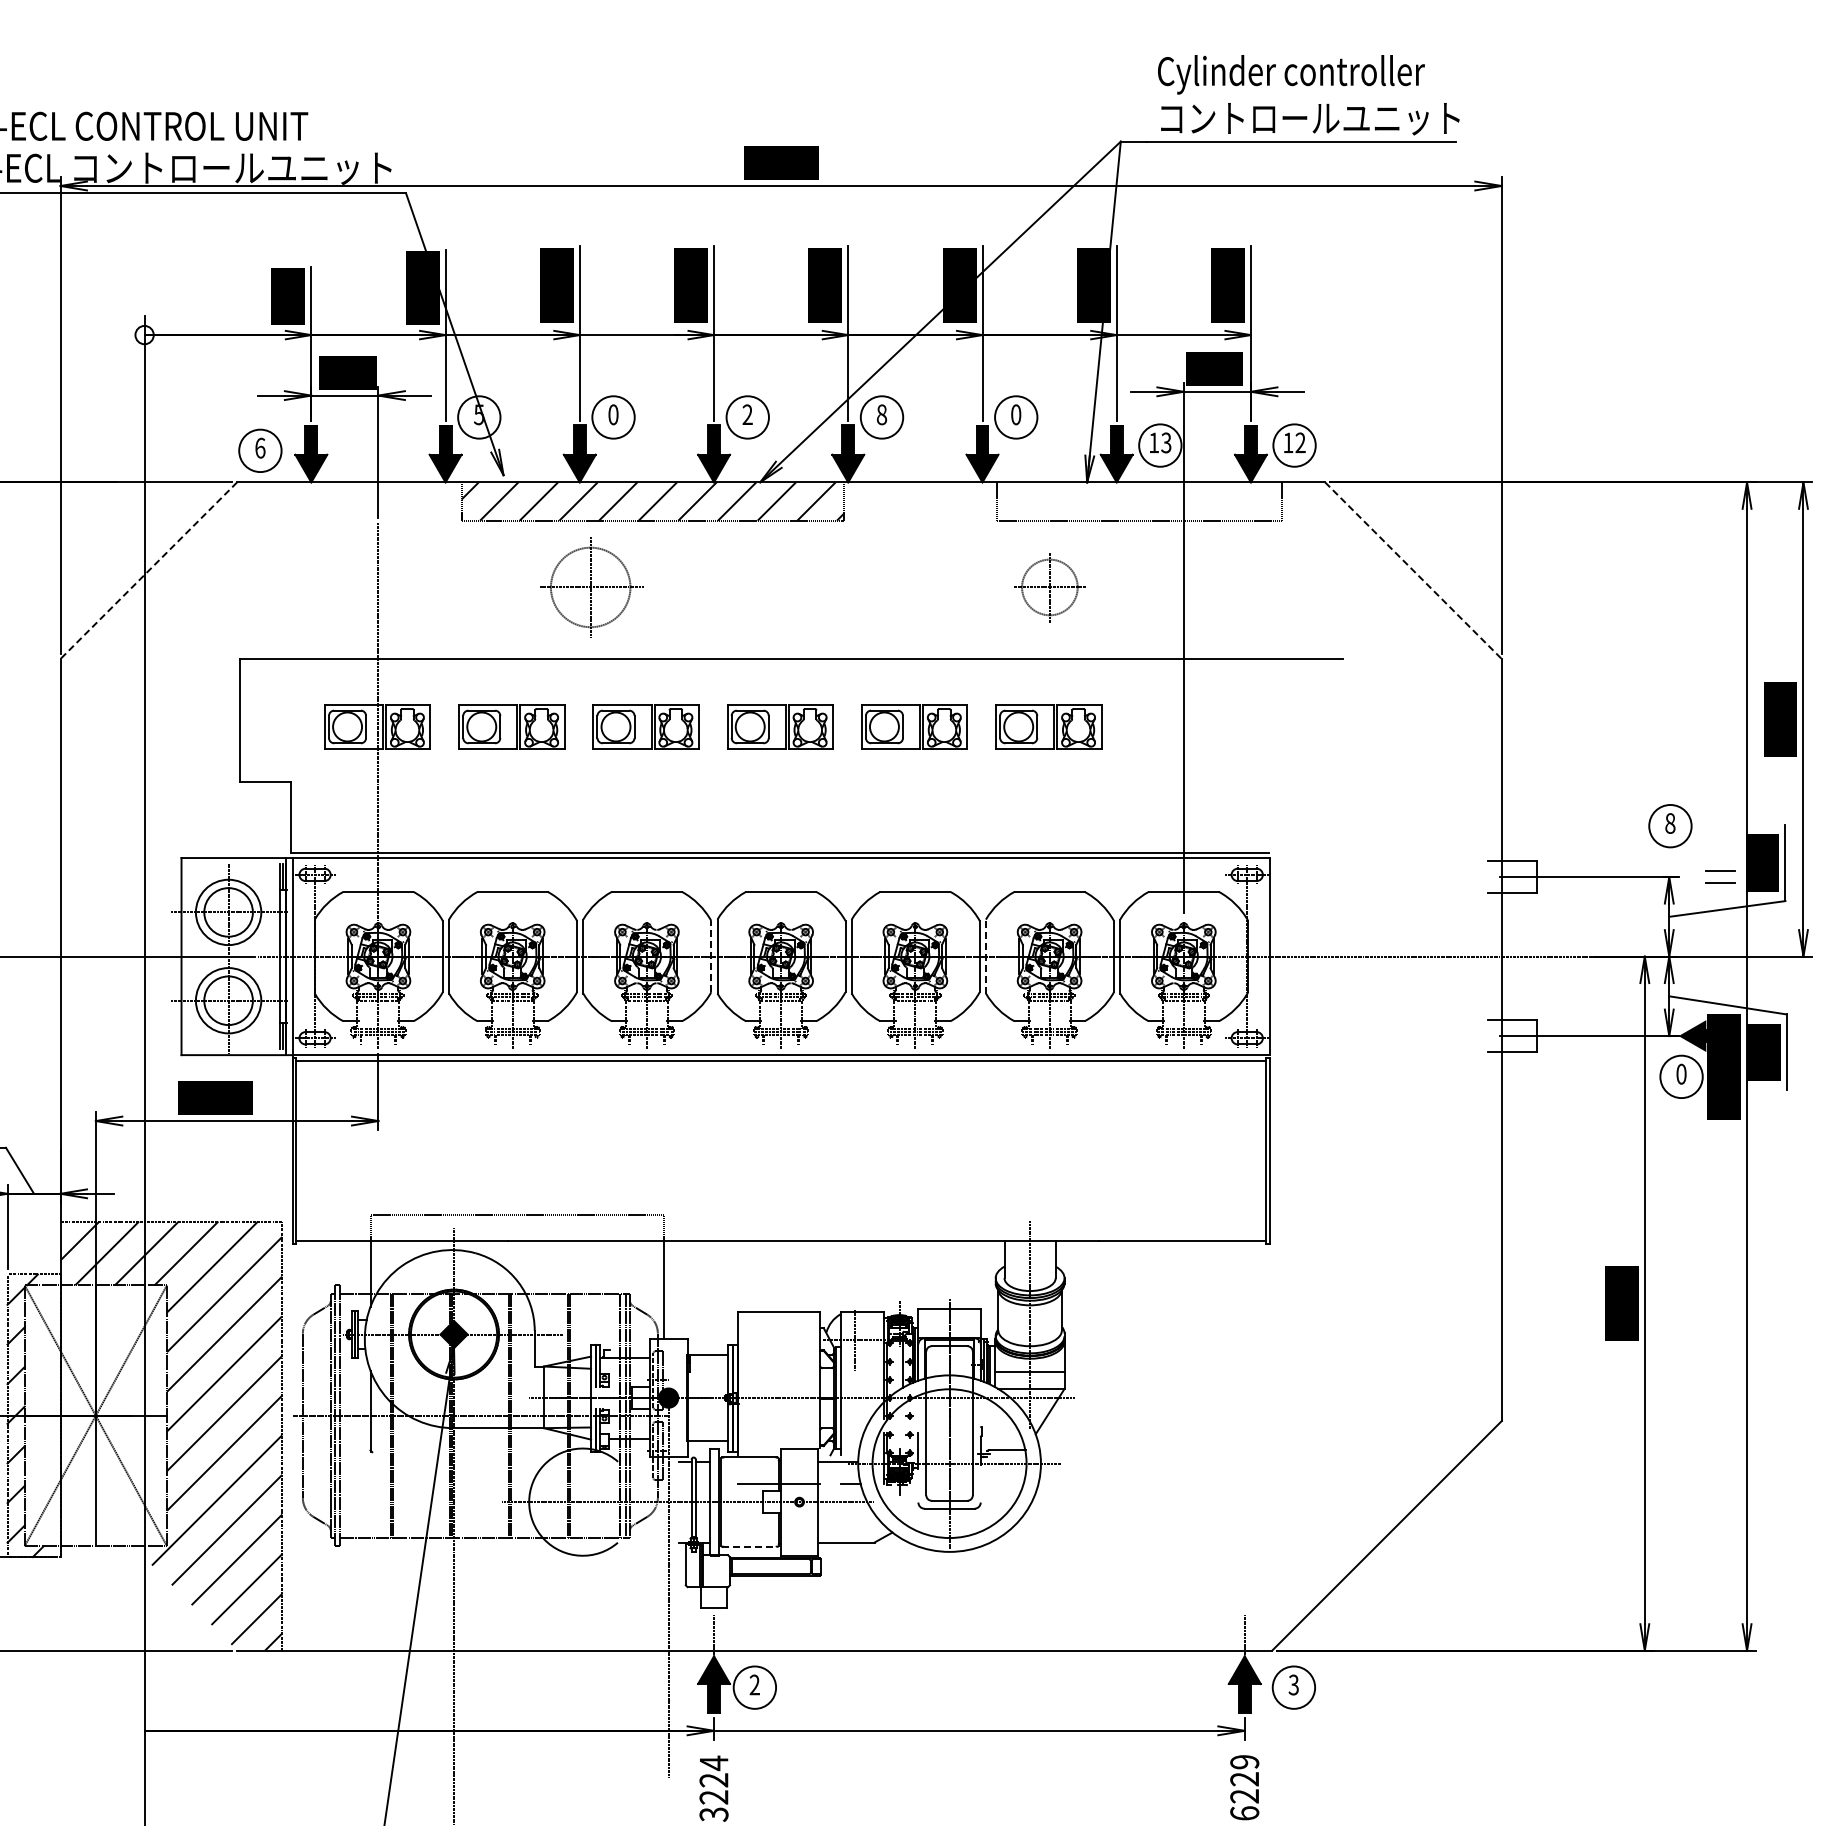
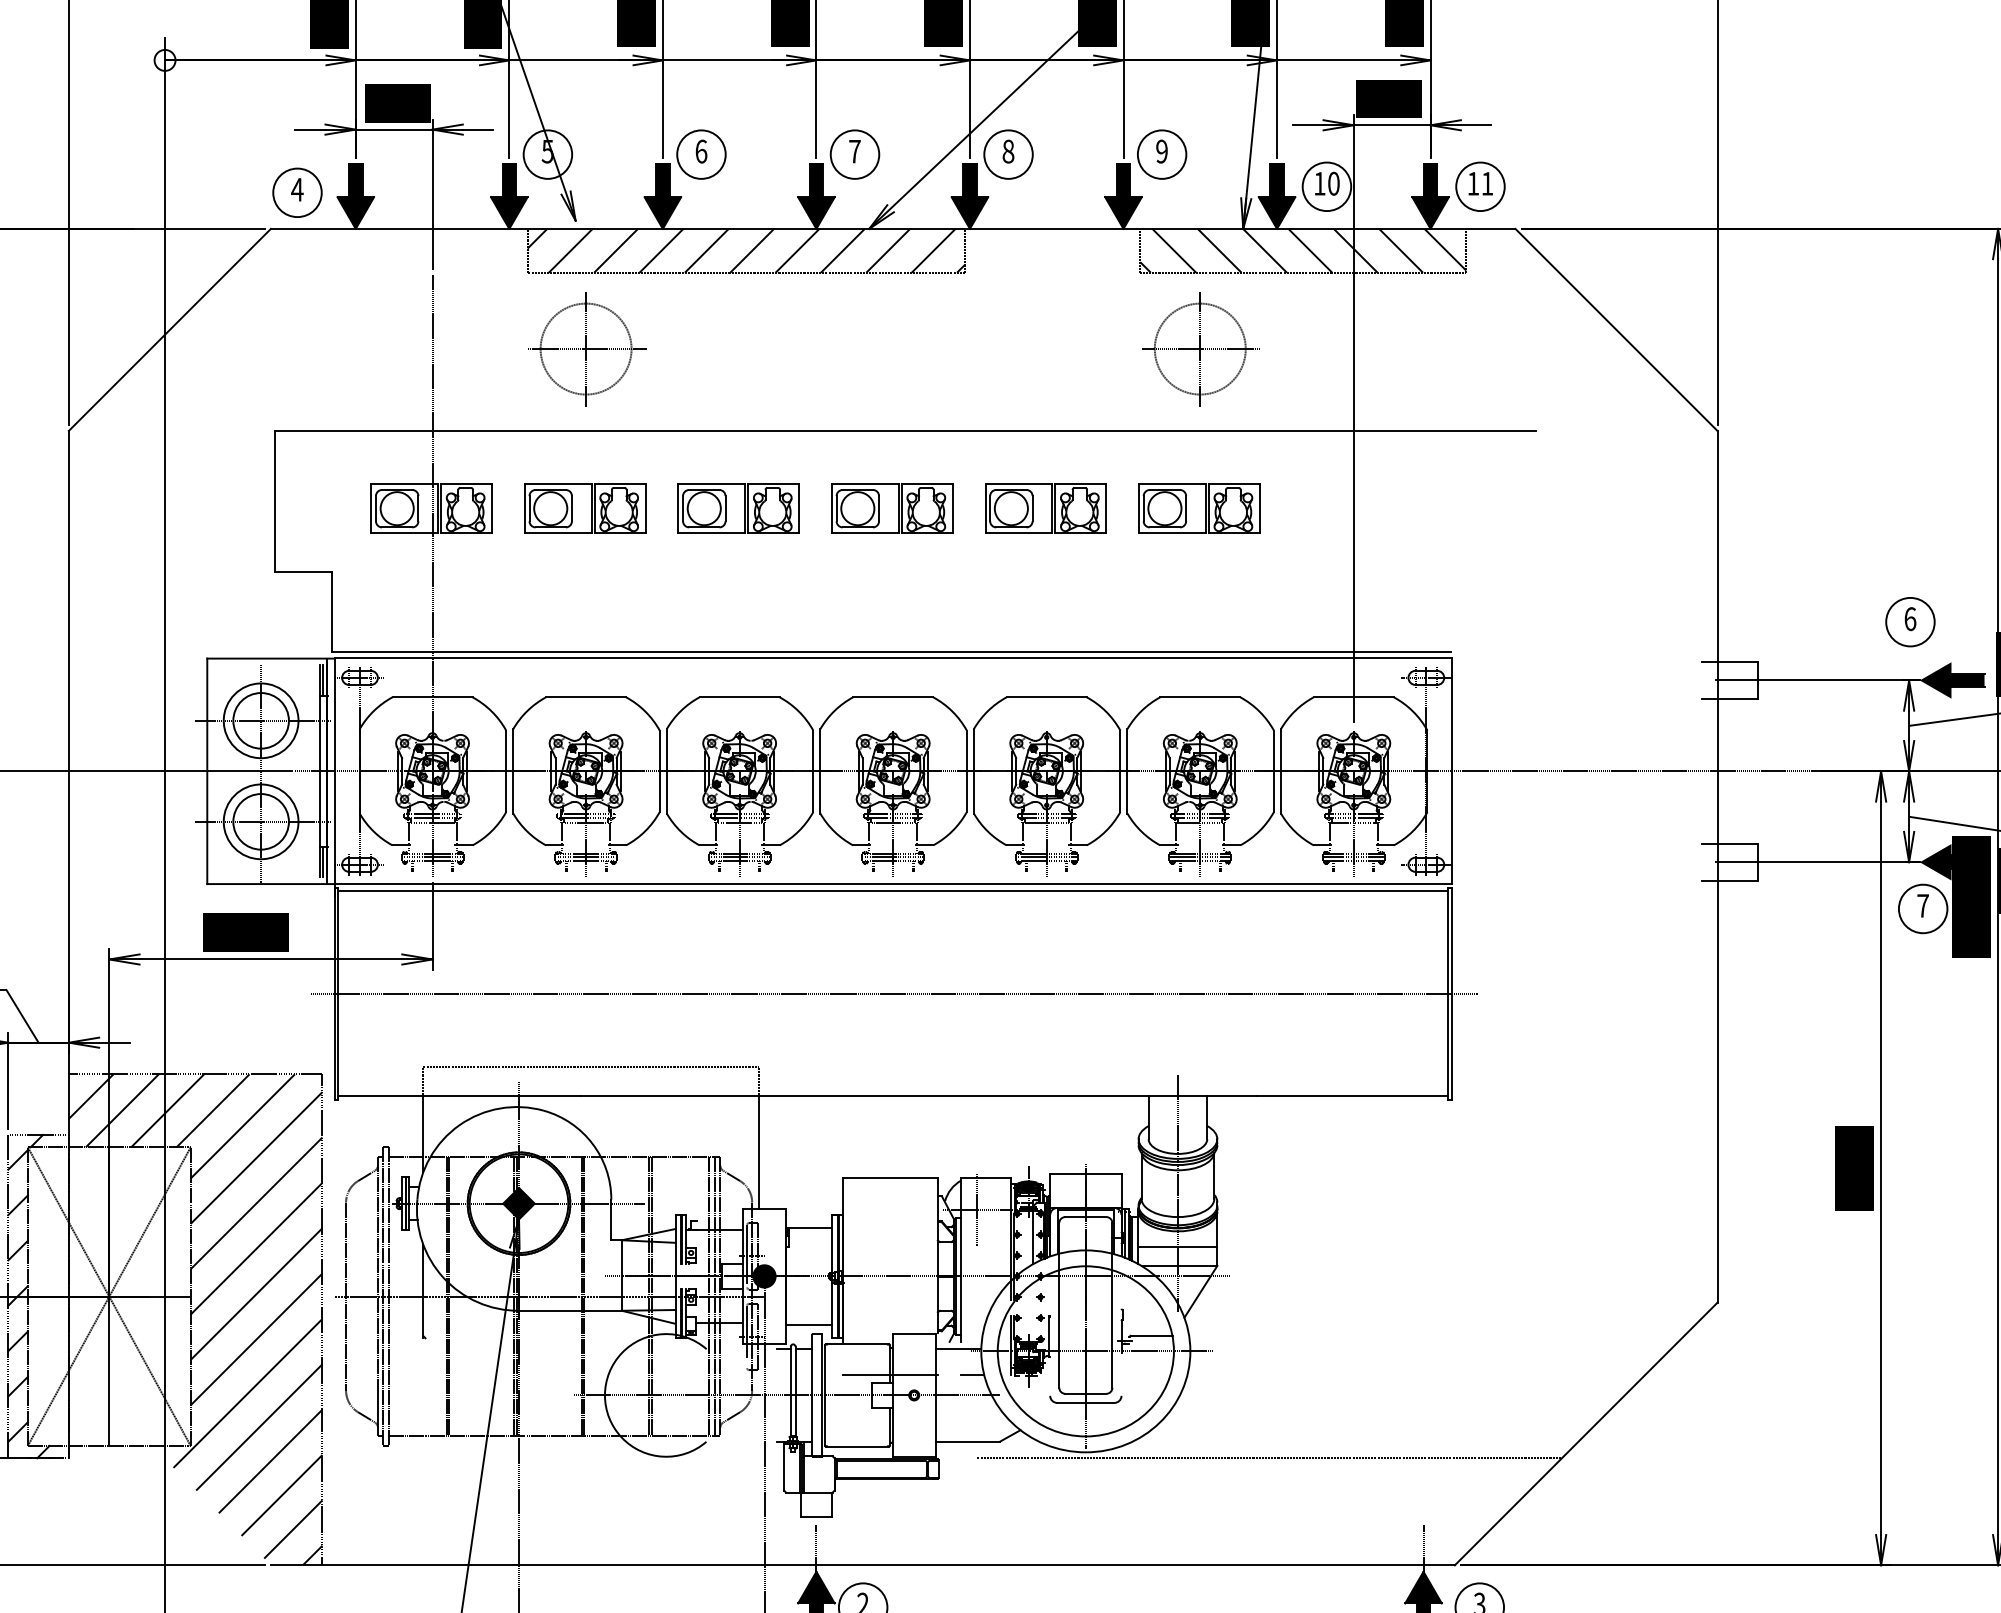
text: (613, 414) -> (701, 151), 0 -> 6
text: (747, 414) -> (854, 151), 2 -> 7
text: (1016, 414) -> (1162, 151), 0 -> 9
text: (1166, 442) -> (1333, 183), 13 -> 10
text: (1300, 442) -> (1487, 183), 12 -> 11
text: (259, 447) -> (296, 188), 6 -> 4
hatch: (1139, 501) -> (1303, 250), added
line: (148, 570) -> (169, 329), dashed -> solid
line: (1413, 570) -> (1616, 329), dashed -> solid
part: (591, 587) -> (587, 349), moved
part: (1050, 587) -> (1201, 349), size x1.43
text: (1670, 823) -> (1910, 619), 8 -> 6
fill: (1706, 877) -> (1951, 680), added
line: (711, 956) -> (813, 771), dashed -> solid
line: (985, 956) -> (1126, 771), dashed -> solid
text: (1681, 1073) -> (1923, 905), 0 -> 7
line: (781, 1150) -> (893, 993), added
line: (749, 1546) -> (856, 1446), dashed -> solid
line: (1109, 1557) -> (1268, 1458), added

